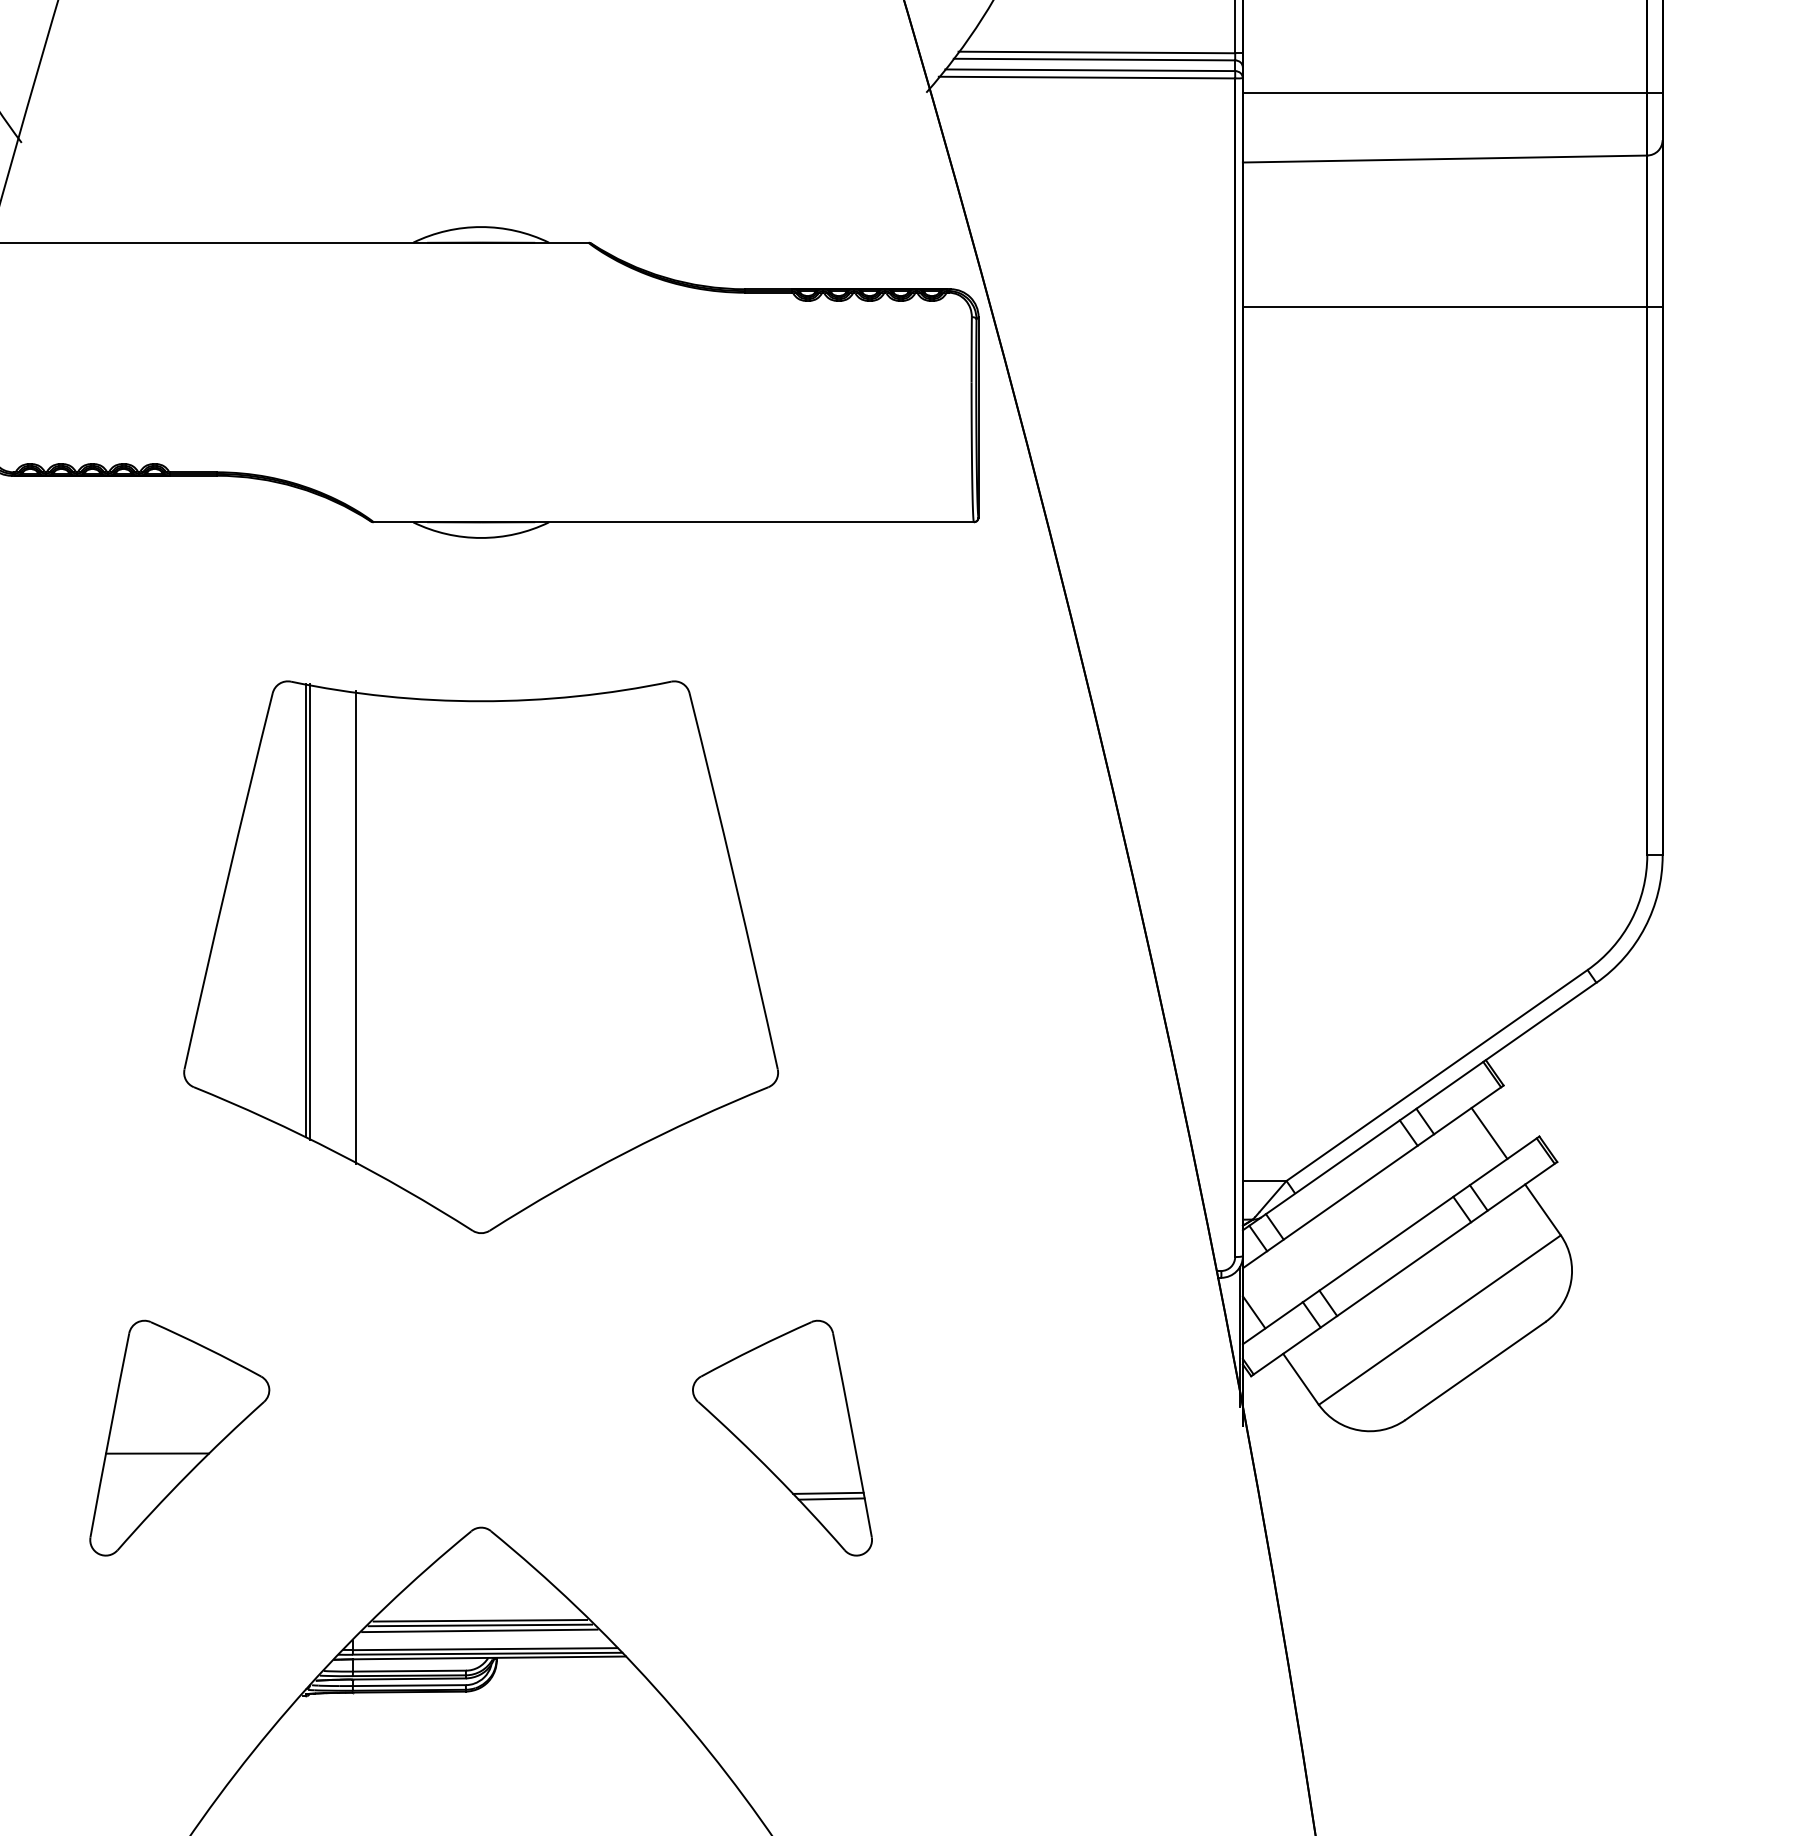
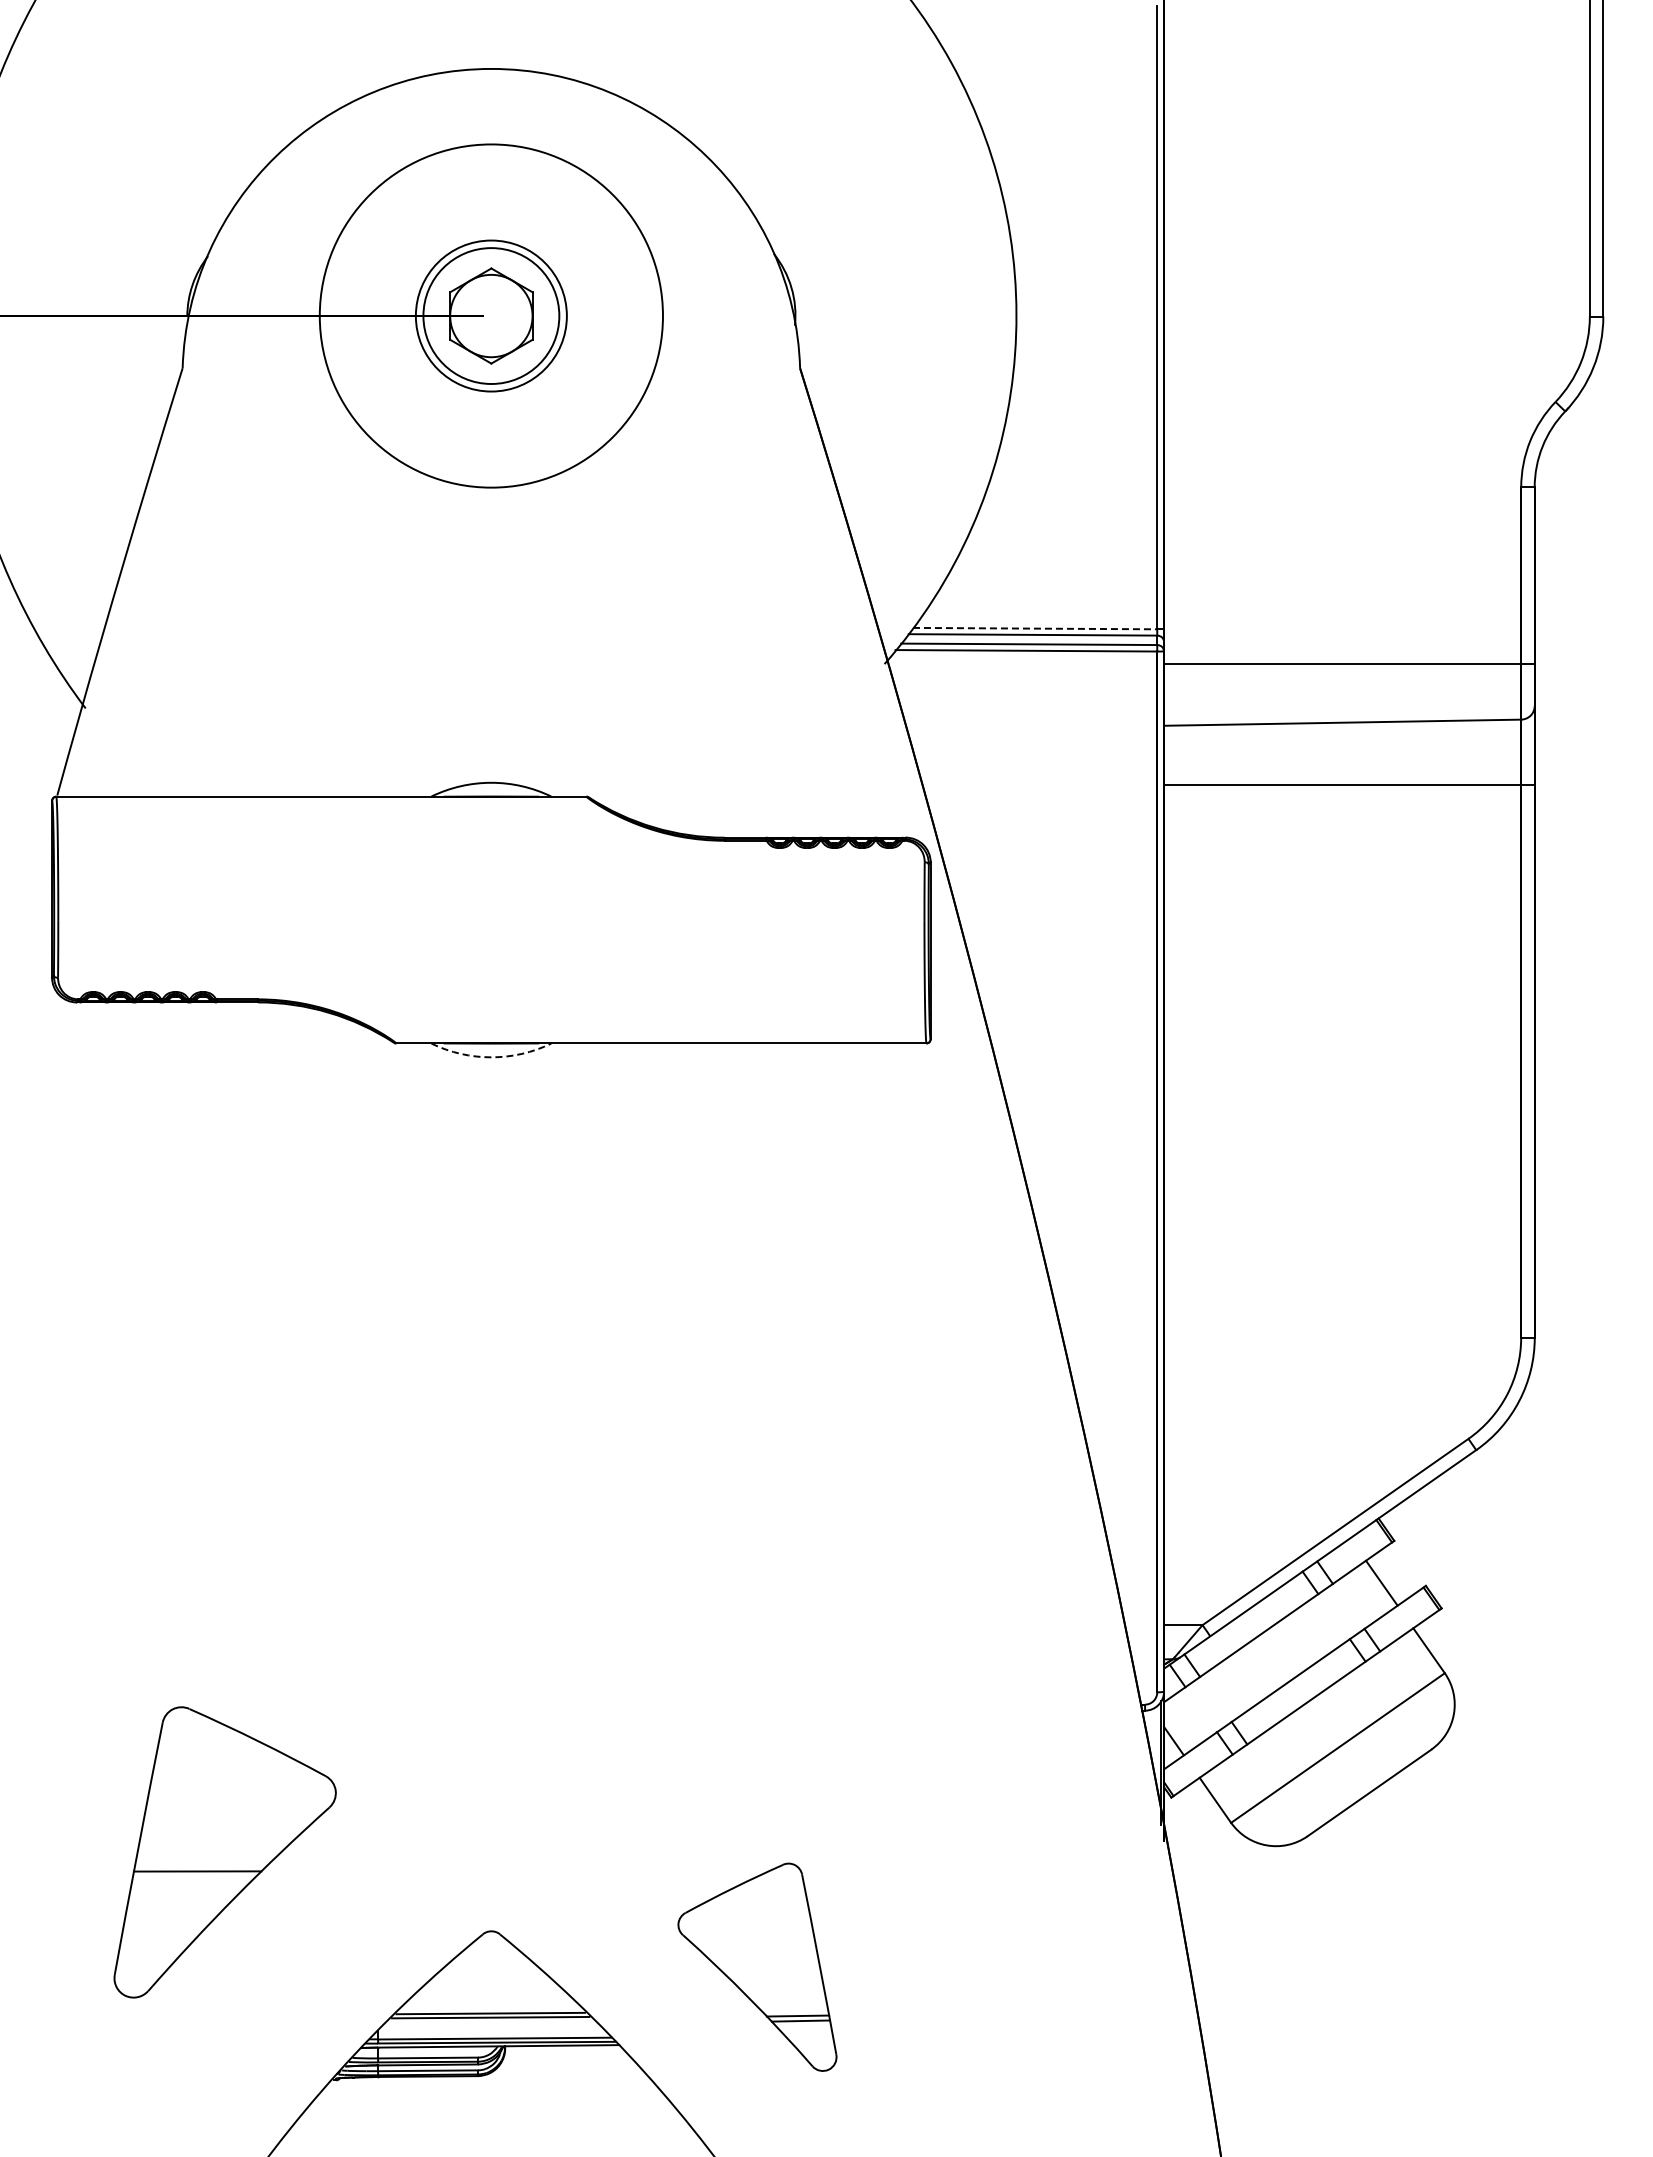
line: (1097, 52) -> (1035, 628), solid -> dashed
line: (1452, 307) -> (1349, 785), moved
arc: (481, 538) -> (491, 1057), solid -> dashed
part: (481, 957) -> (491, 1427), removed
part: (180, 1437) -> (225, 1851), size x1.4
part: (782, 1437) -> (757, 1966), moved
line: (480, 1630) -> (490, 2022), removed

